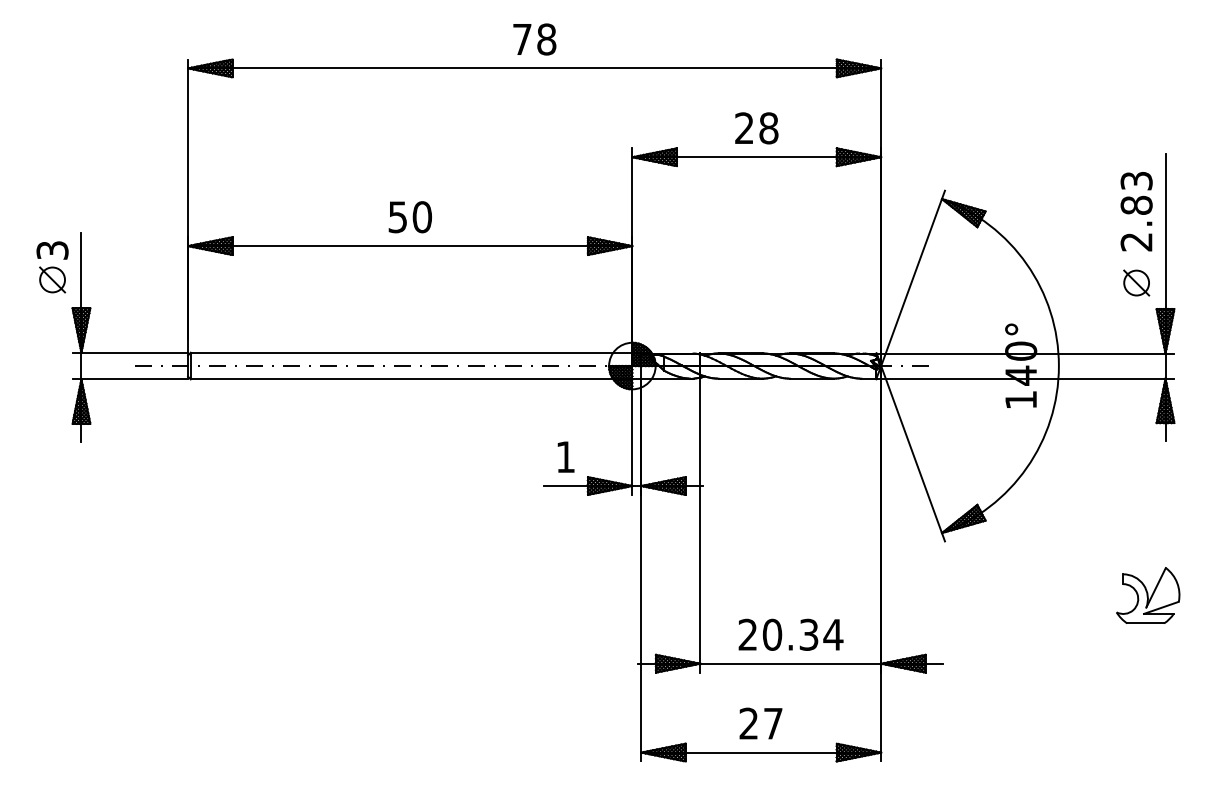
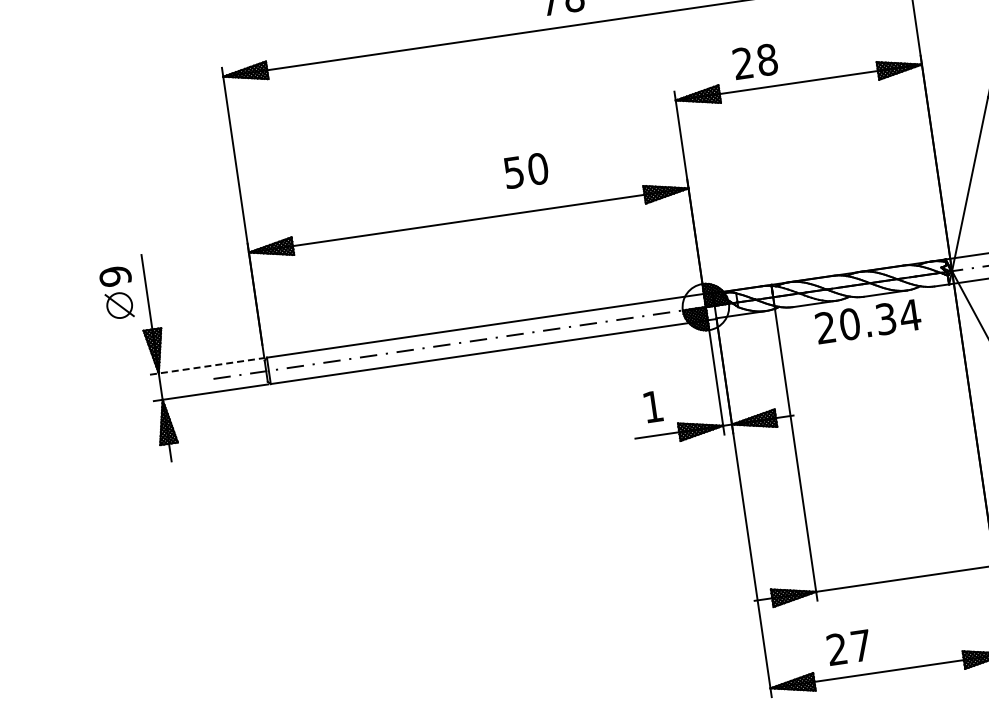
text: (756, 128) -> (755, 61), moved
text: (409, 217) -> (525, 171), moved
text: (52, 250) -> (115, 276), 3 -> 9
line: (130, 352) -> (207, 366), solid -> dashed
text: (790, 634) -> (867, 321), moved
text: (760, 723) -> (848, 647), moved

